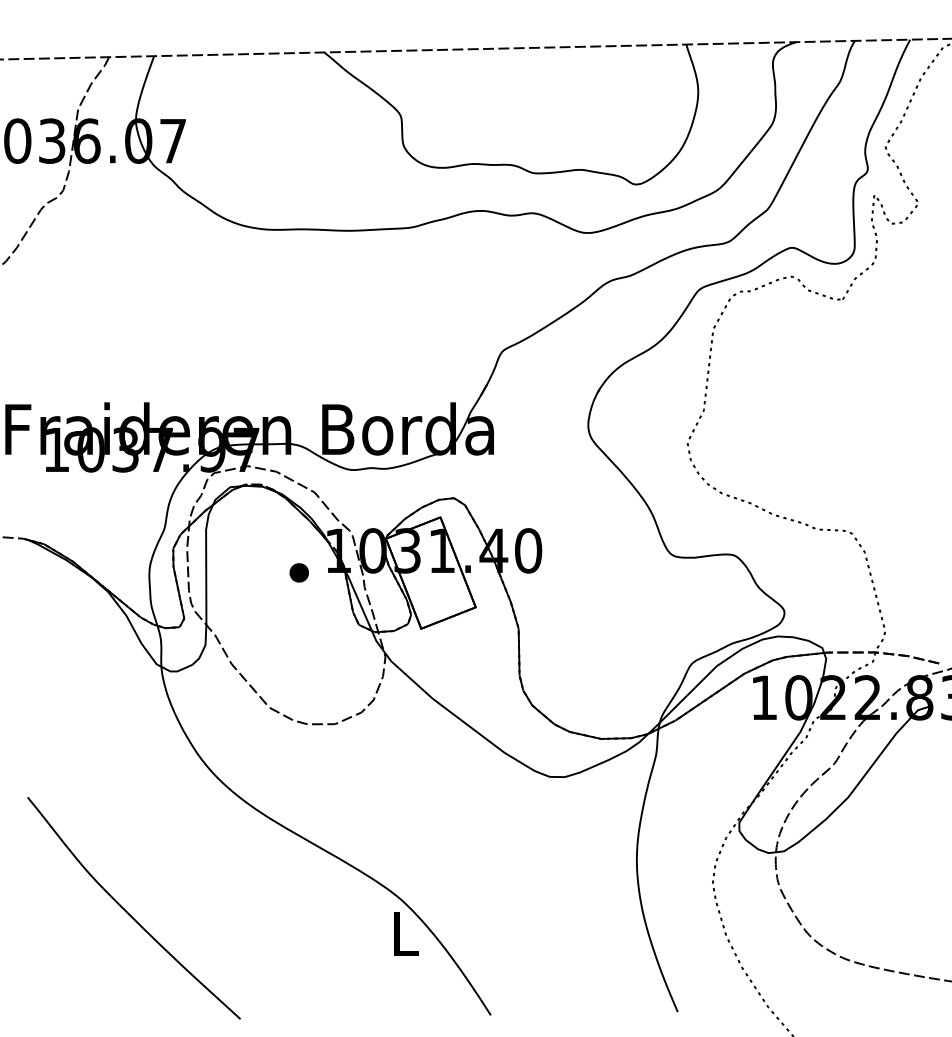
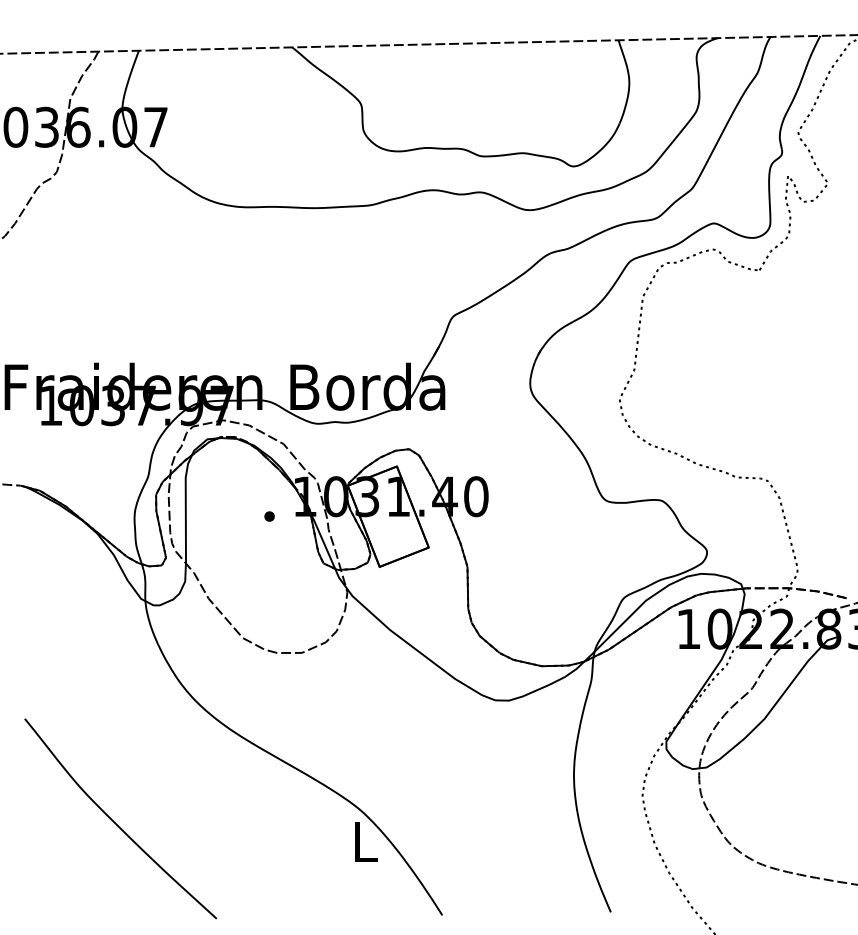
part: (298, 572) -> (269, 516), size x0.6

